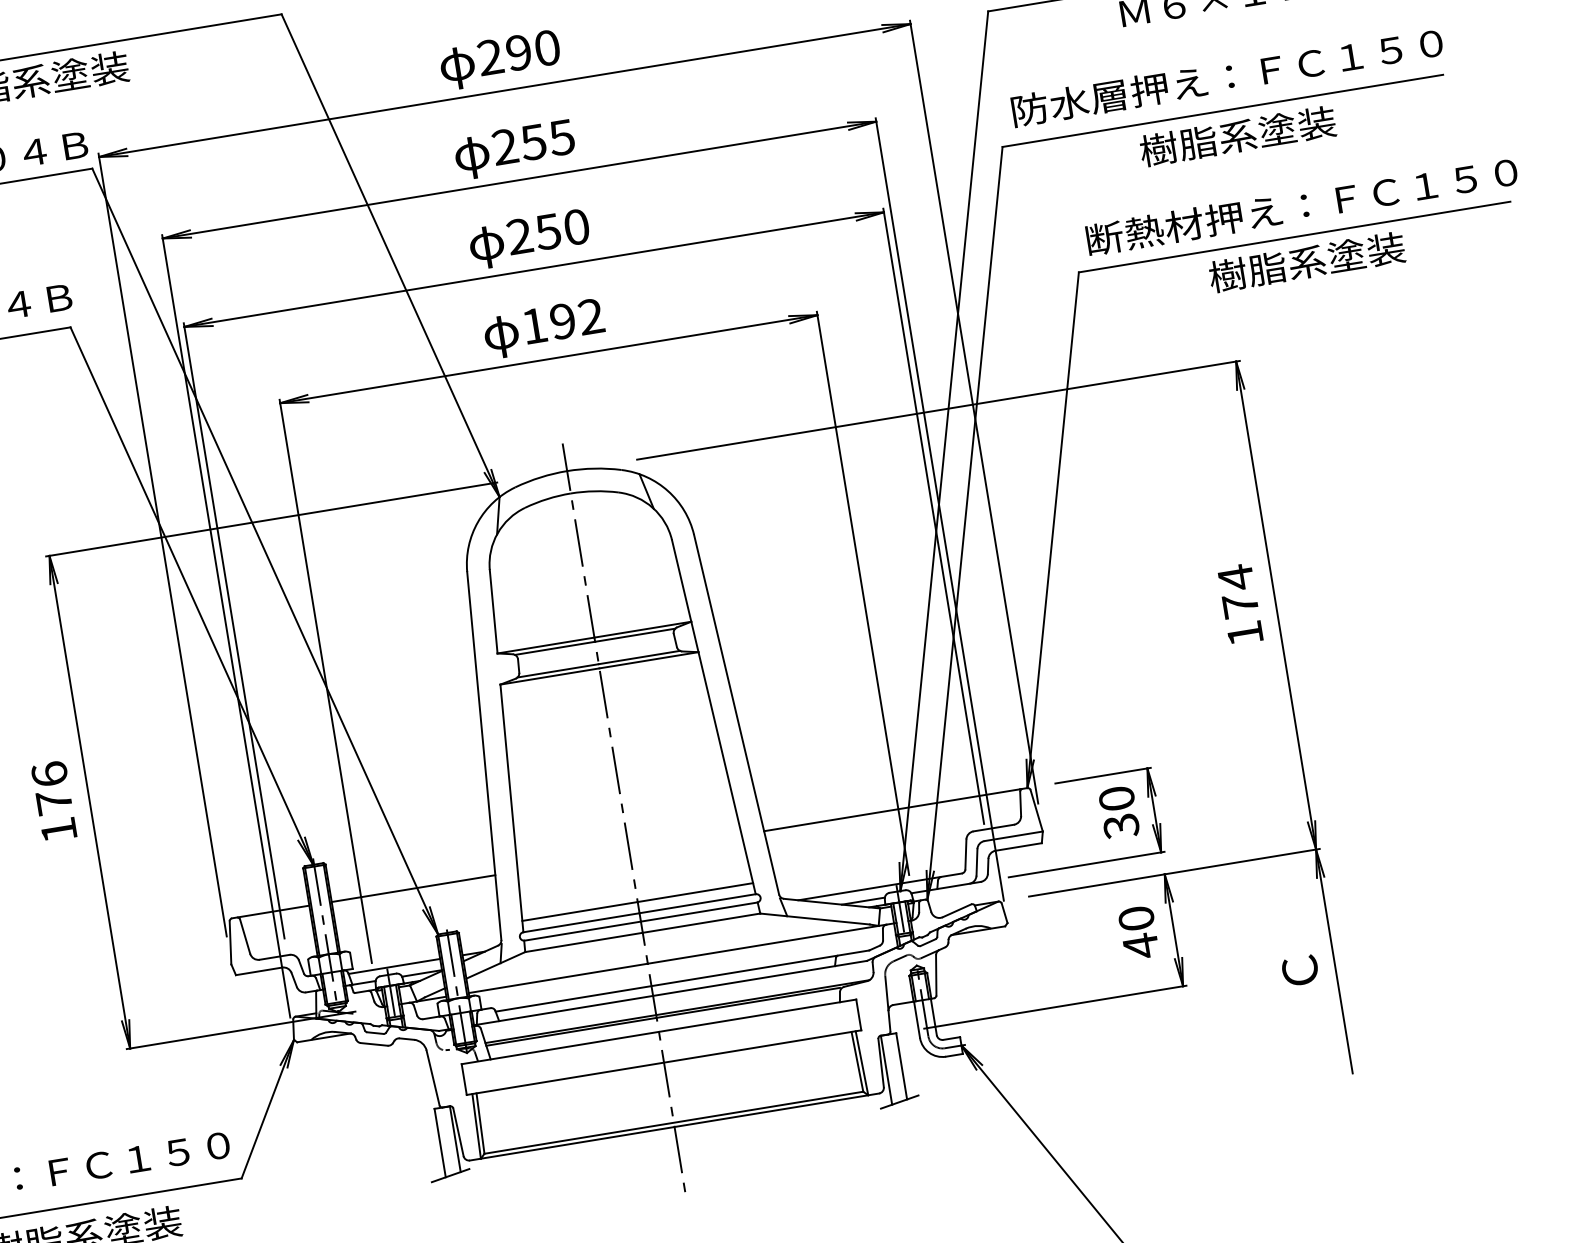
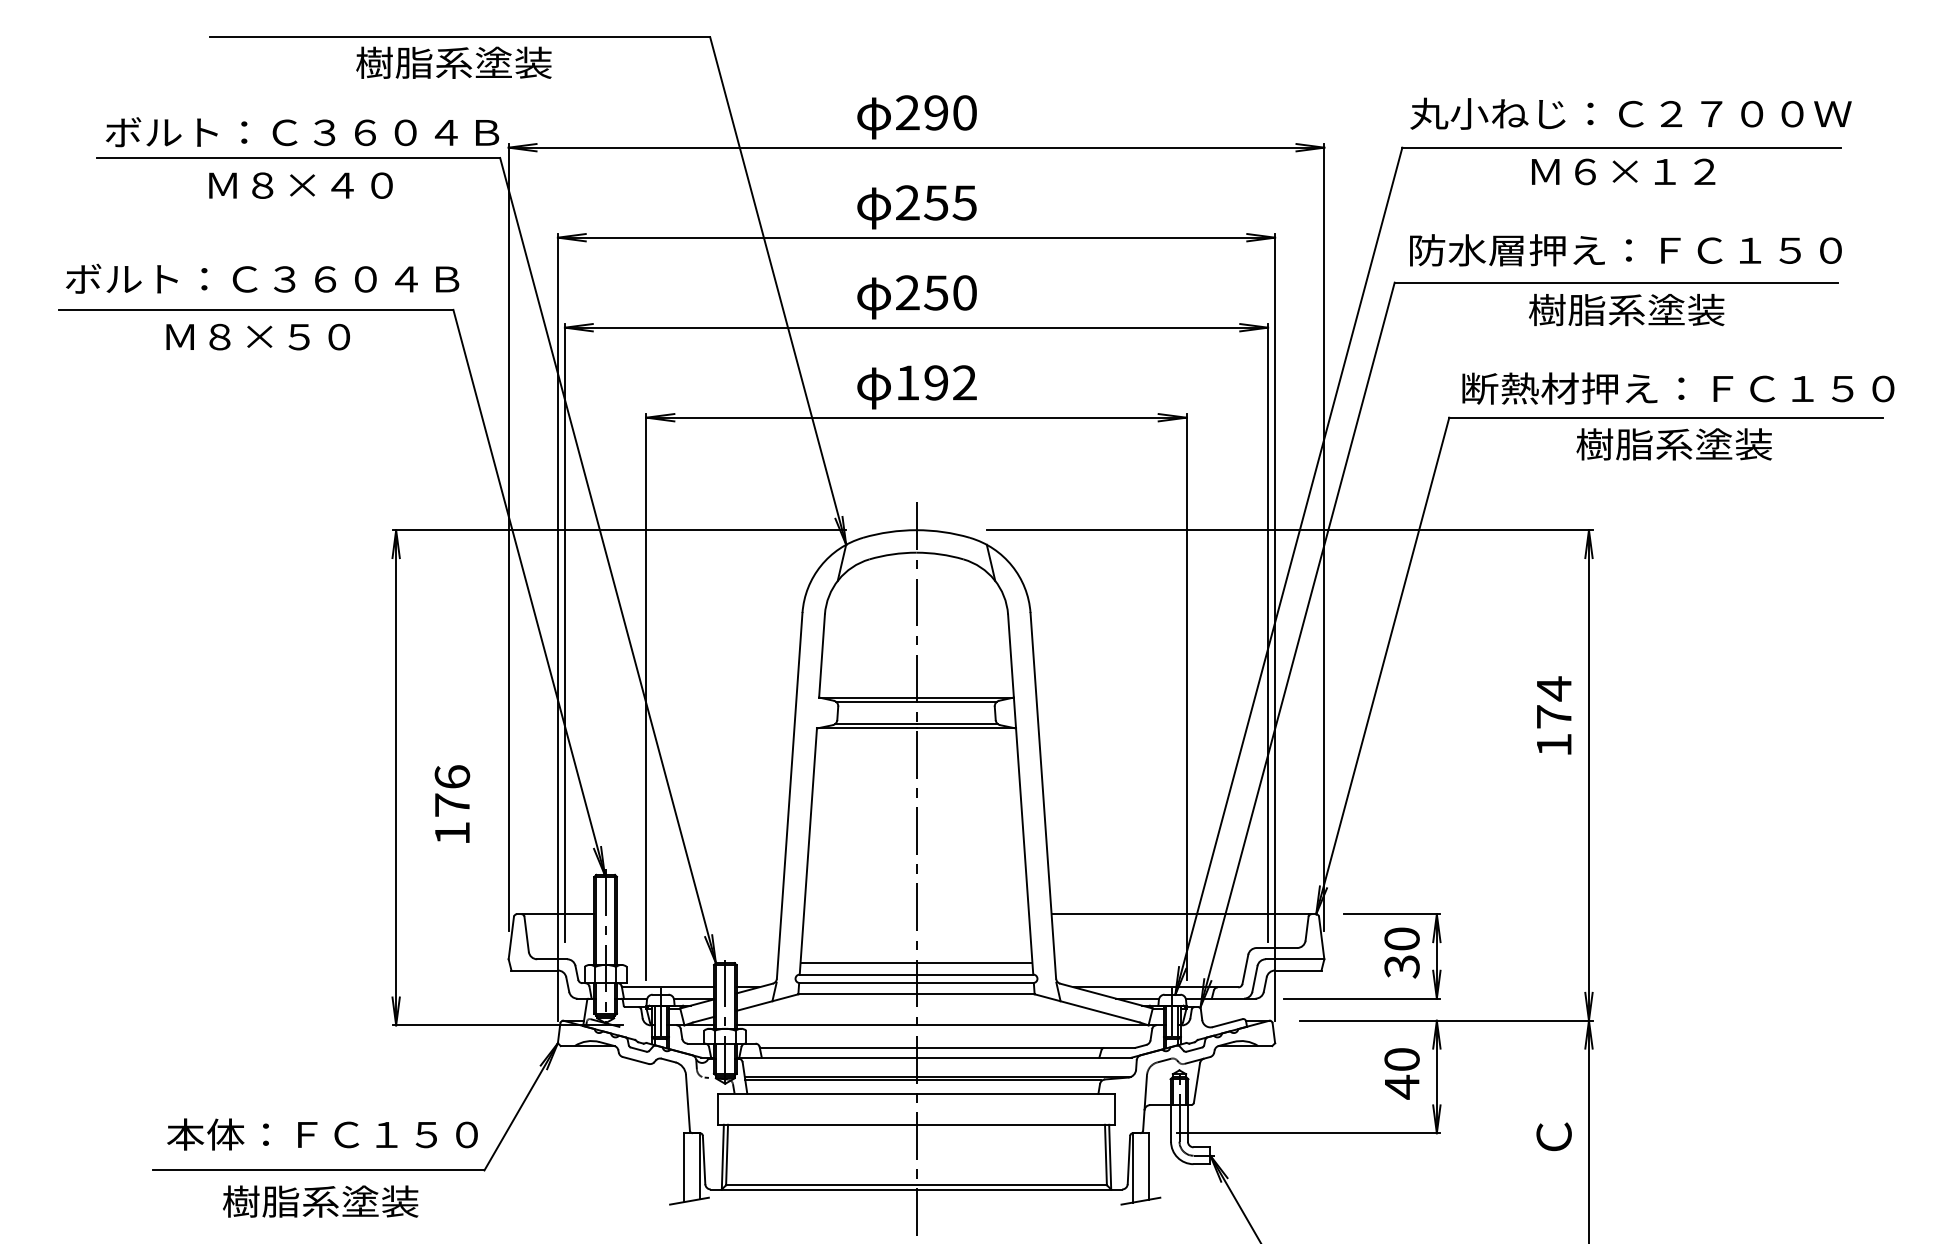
text: (1240, 604) -> (1554, 715), moved
text: (54, 800) -> (452, 803), moved
line: (412, 888) -> (698, 914), removed

